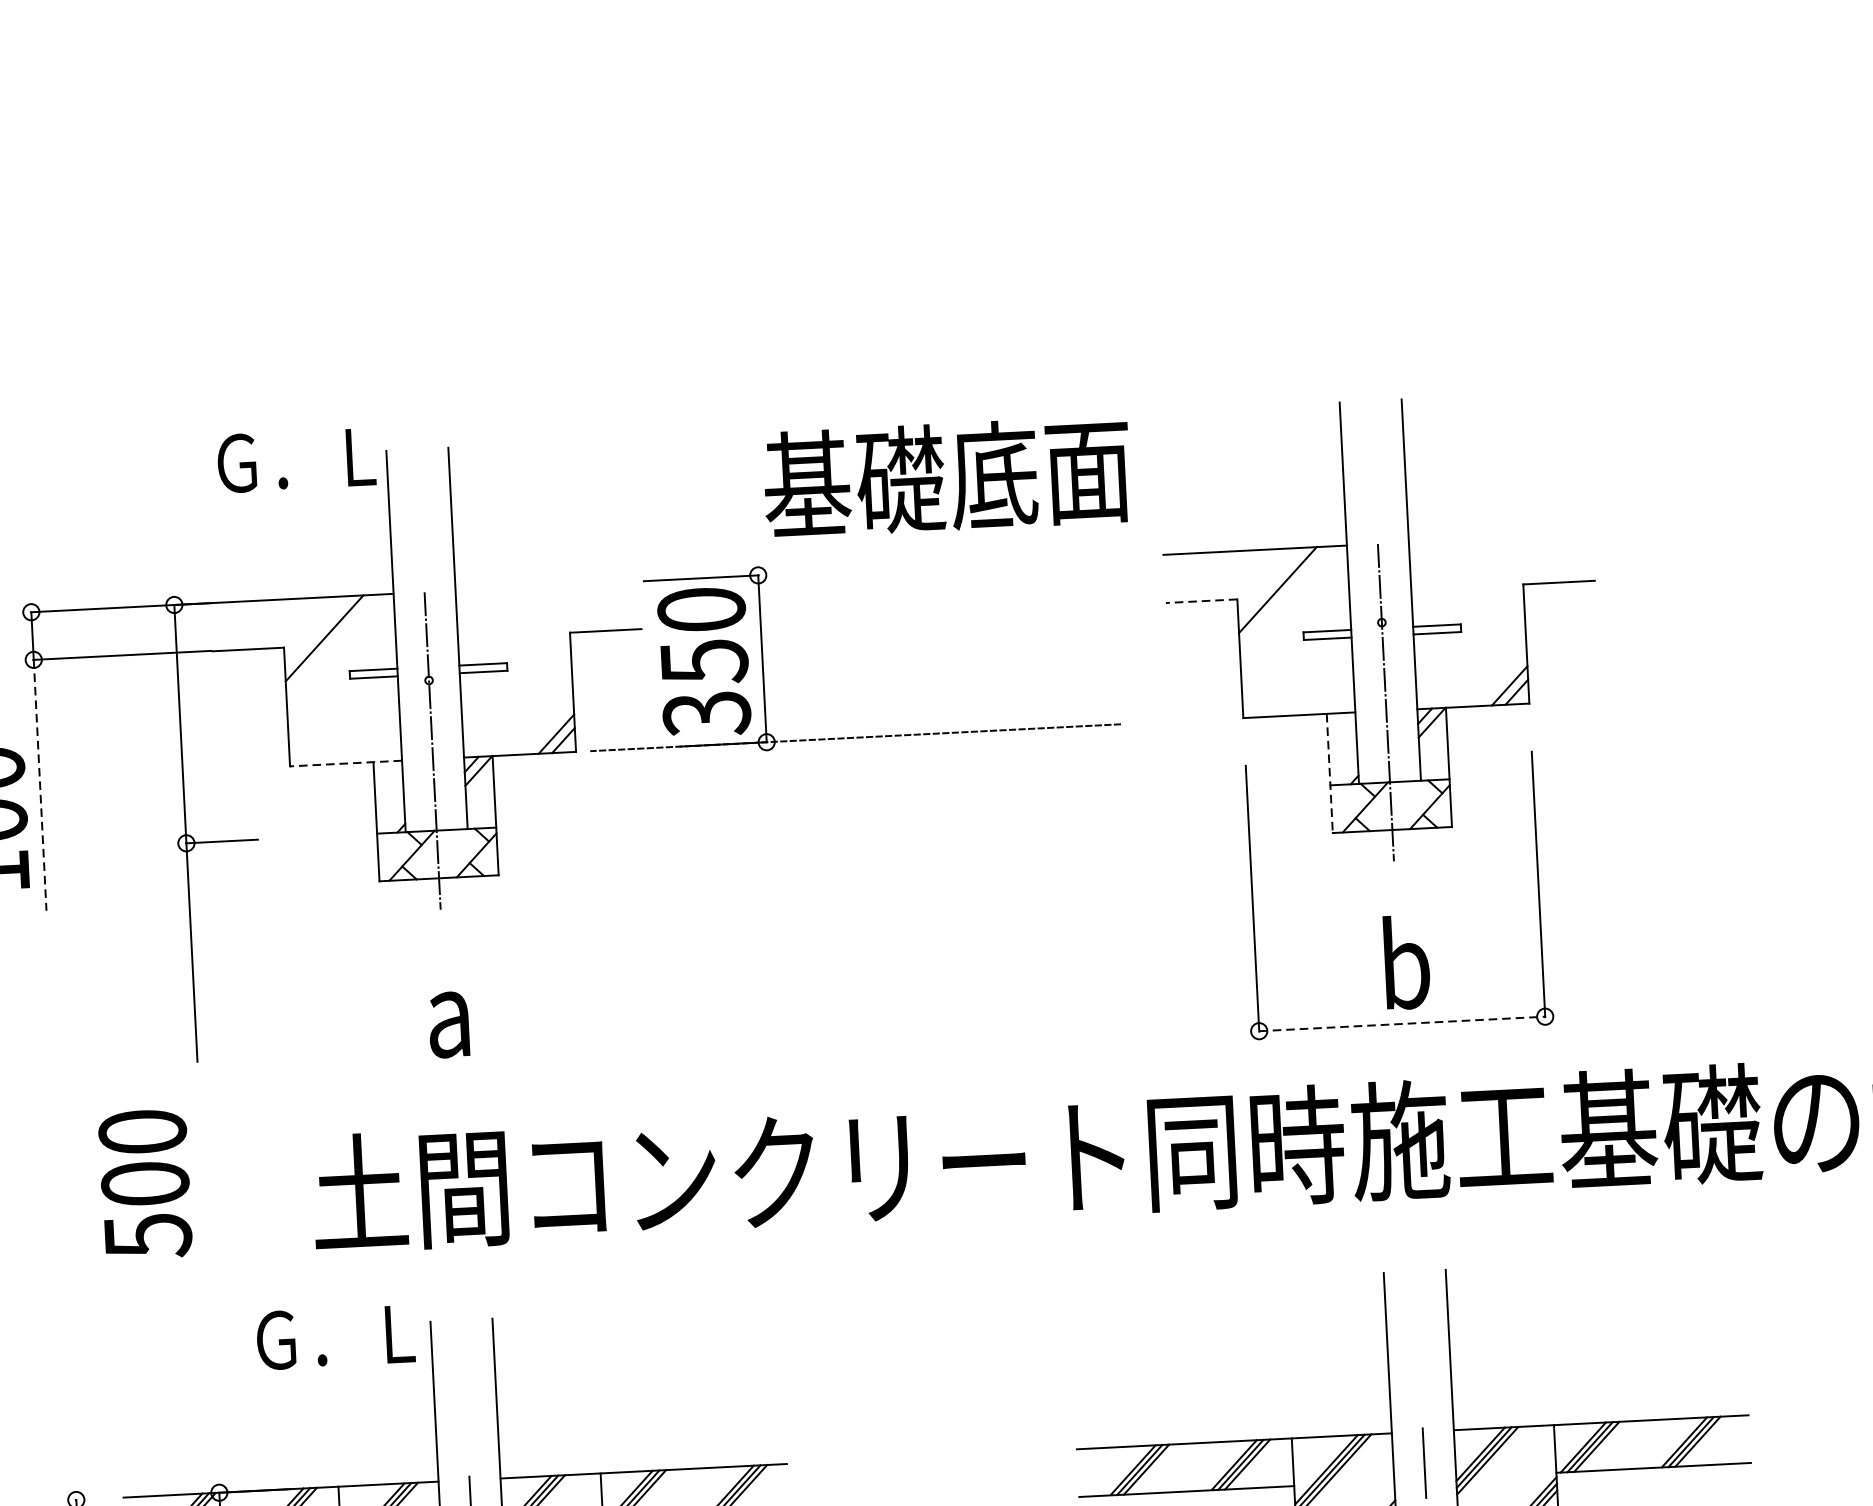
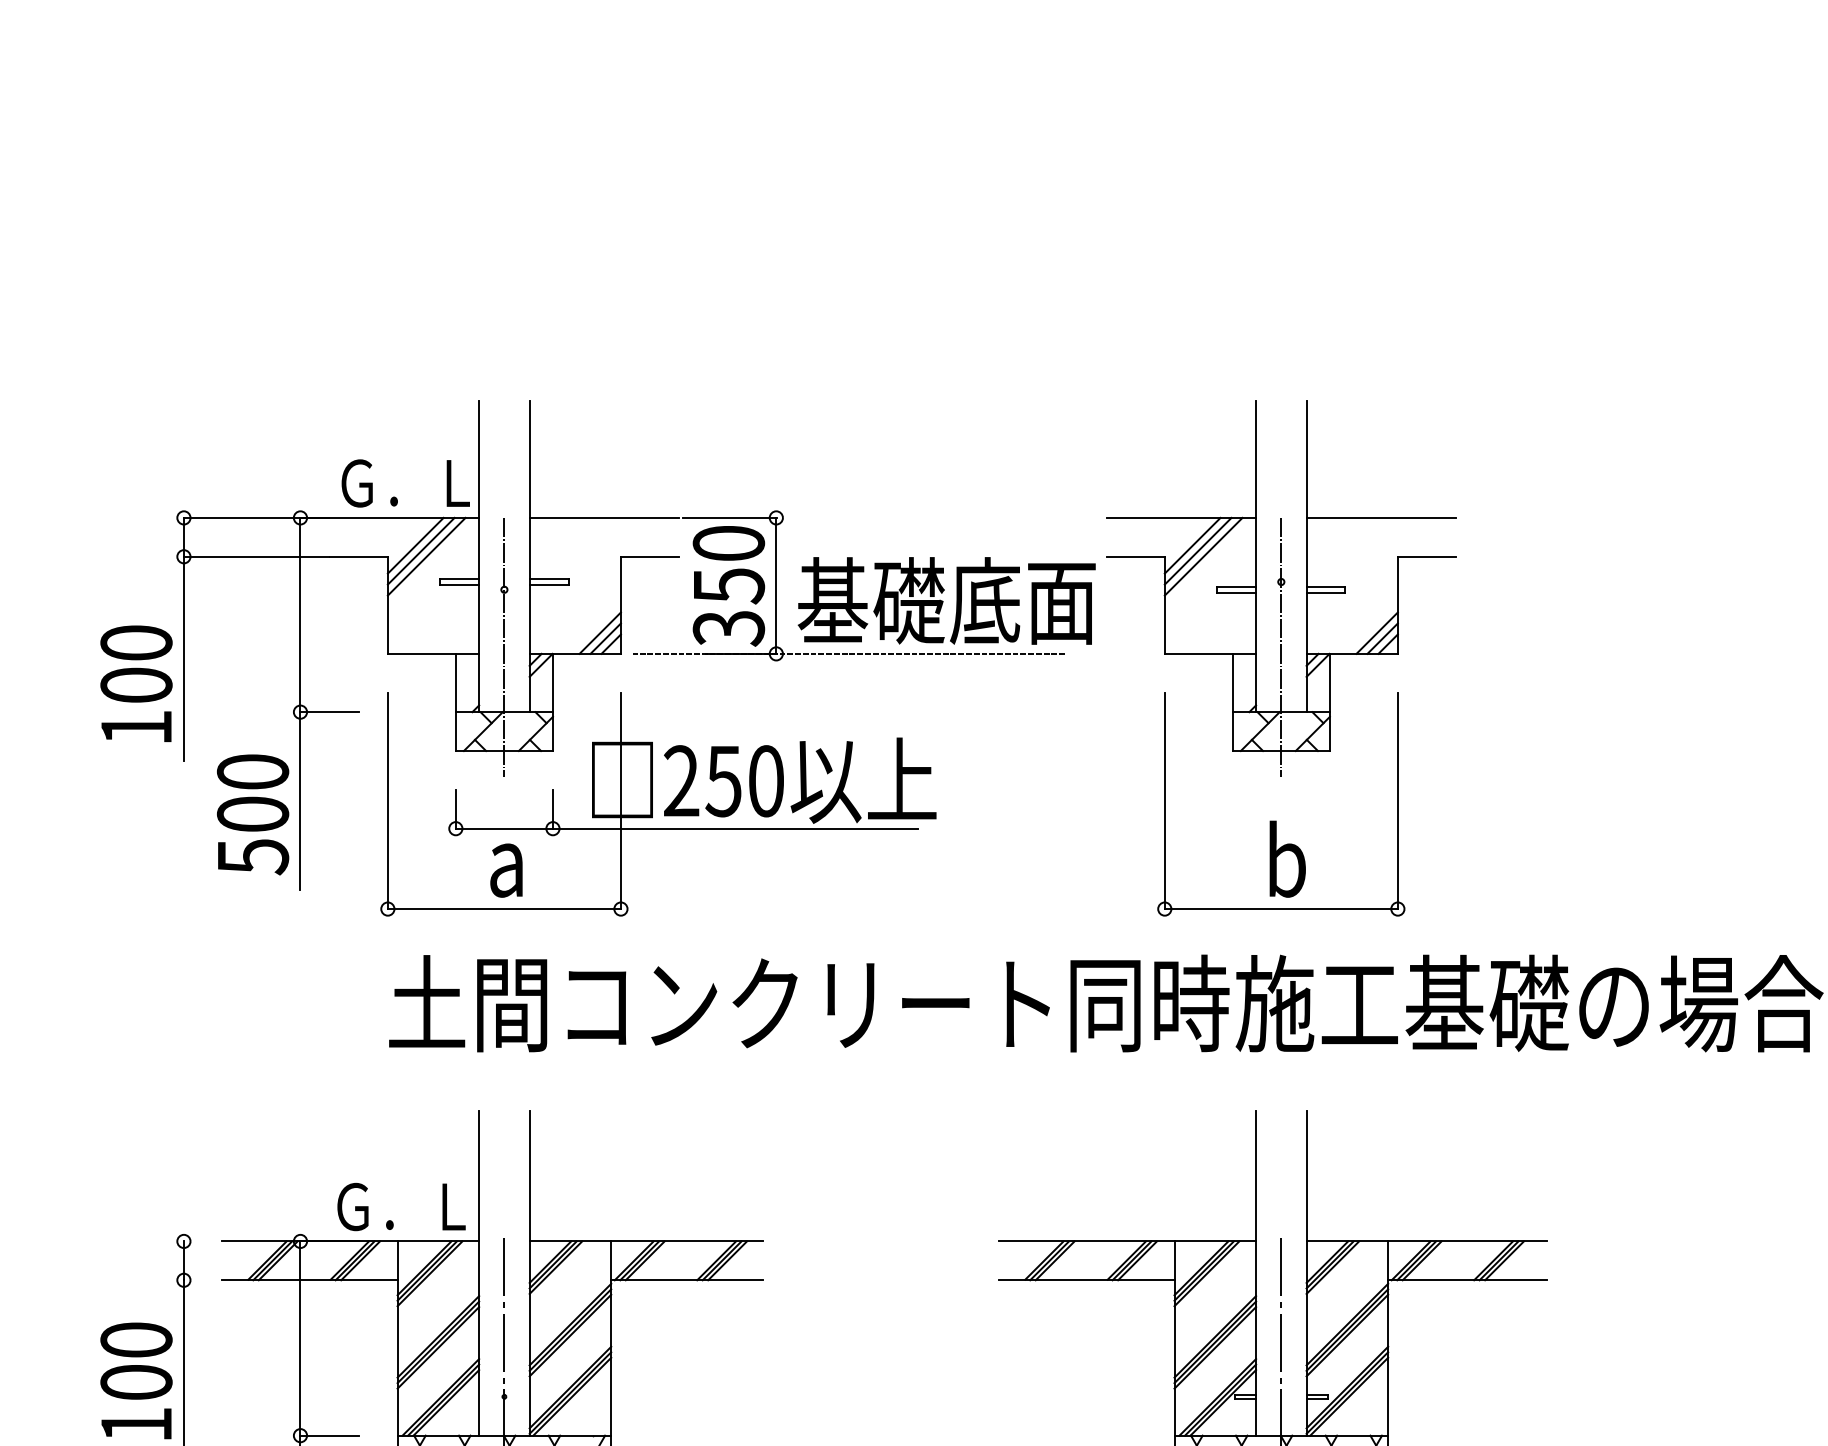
text: (296, 460) -> (405, 483), moved
text: (946, 476) -> (946, 600), moved
line: (1500, 537) -> (1381, 517), added
line: (1270, 583) -> (1192, 545), added
line: (547, 585) -> (604, 517), added
line: (1284, 596) -> (1203, 556), added
line: (1201, 601) -> (1135, 557), dashed -> solid
line: (317, 631) -> (415, 545), added
line: (331, 644) -> (426, 556), added
line: (1501, 678) -> (1376, 632), added
line: (548, 726) -> (599, 632), added
line: (346, 763) -> (433, 653), dashed -> solid
line: (1329, 773) -> (1232, 702), dashed -> solid
line: (39, 785) -> (183, 659), dashed -> solid
part: (631, 934) -> (658, 804), added
line: (1402, 1024) -> (1281, 909), dashed -> solid
text: (145, 1184) -> (253, 814), moved
text: (335, 1336) -> (401, 1206), moved

